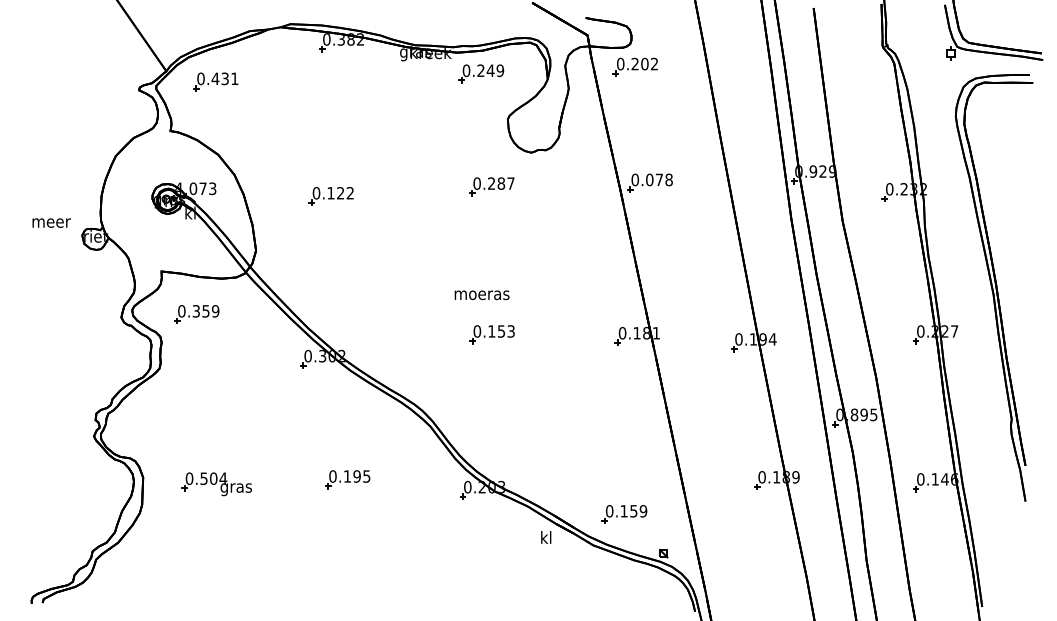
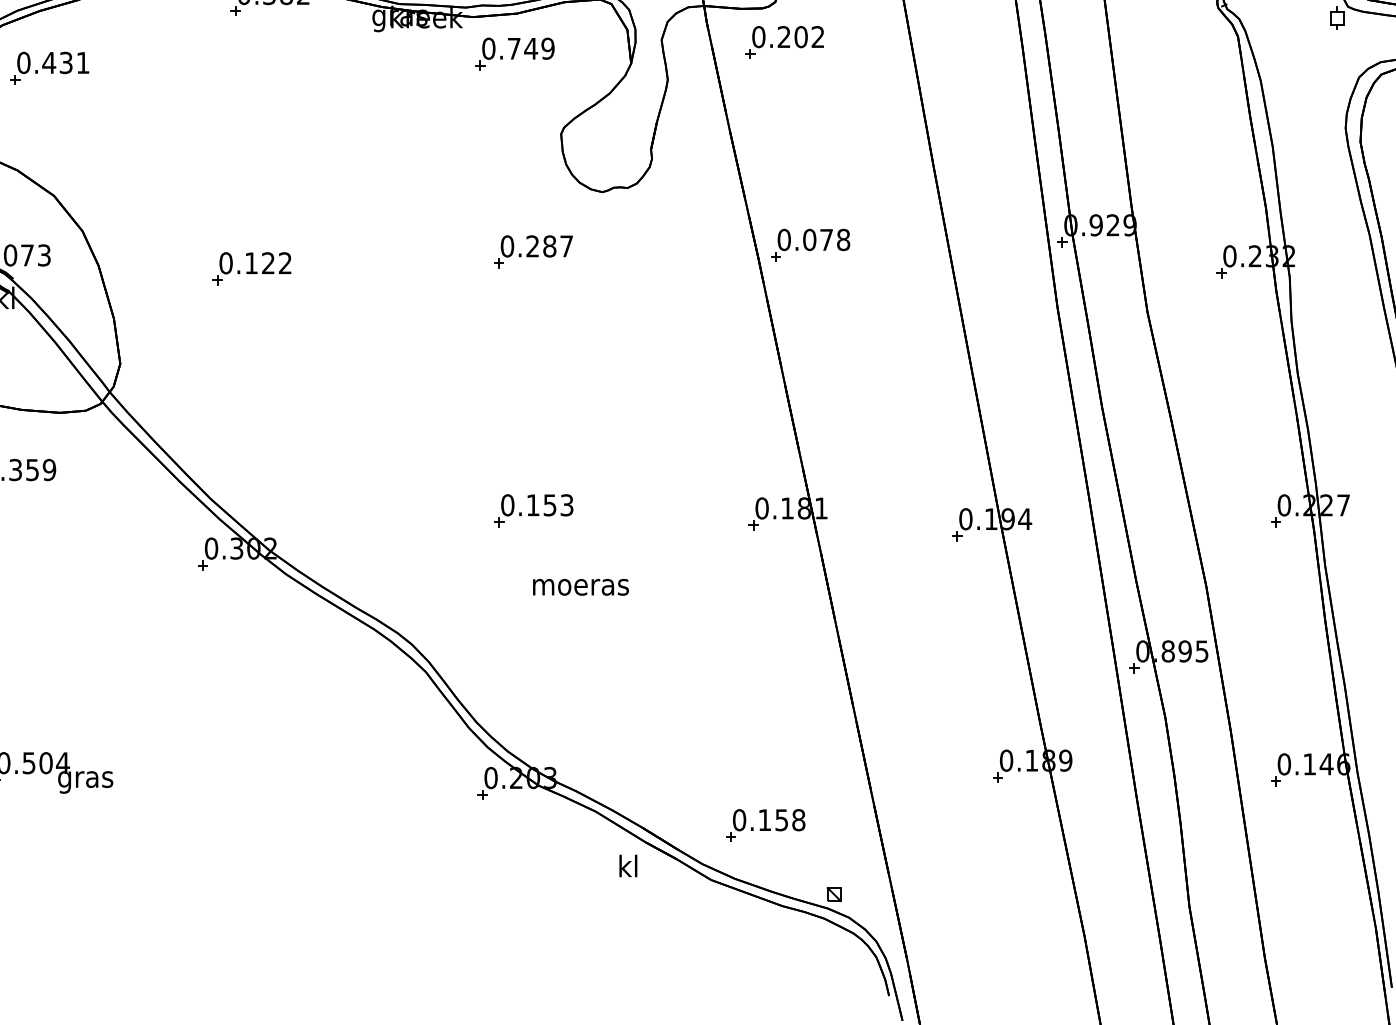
text: (480, 70) -> (513, 48), 0.249 -> 0.749
text: (481, 295) -> (579, 587), moved
part: (347, 479) -> (280, 764), removed
text: (643, 511) -> (798, 820), 0.159 -> 0.158

